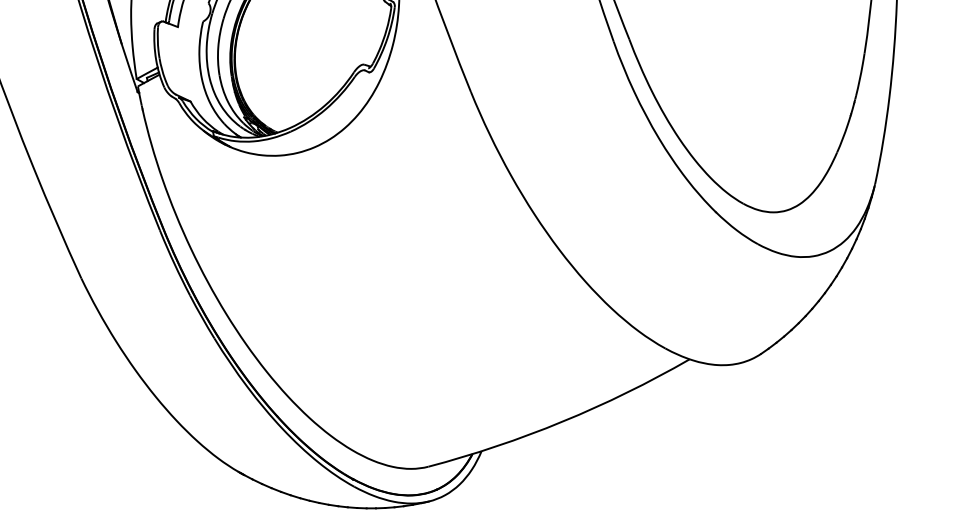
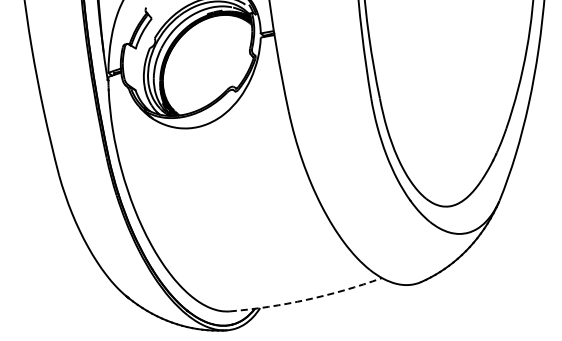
arc: (563, 421) -> (307, 299), solid -> dashed

